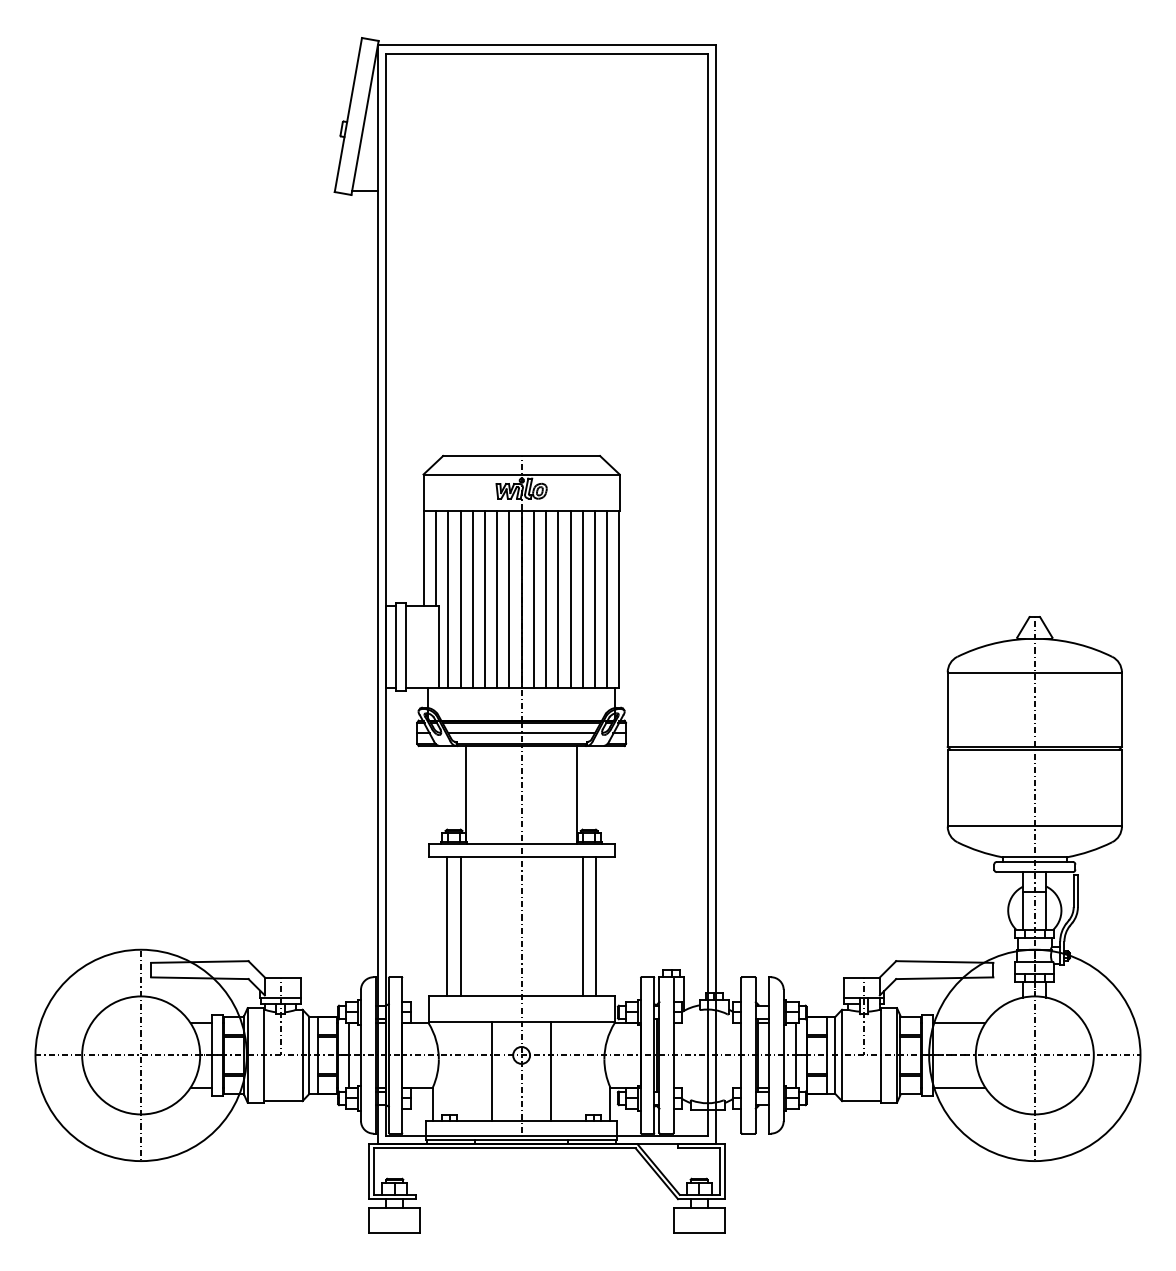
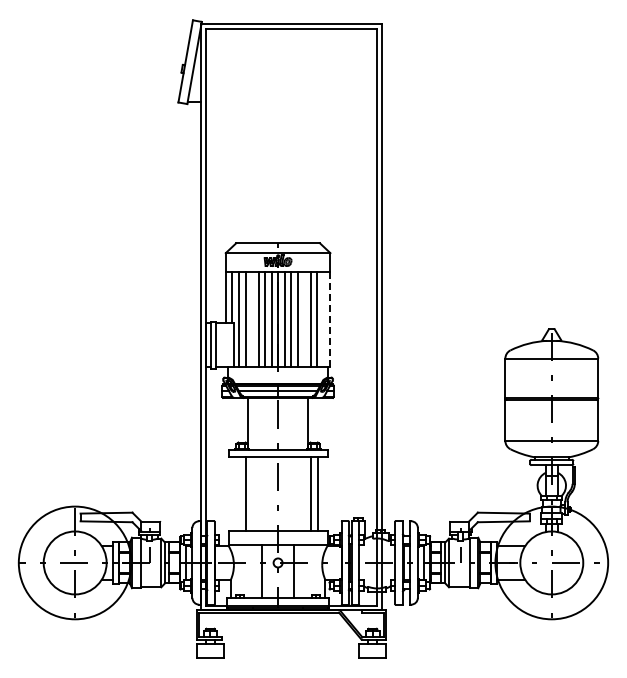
line: (473, 598) -> (252, 319), removed
line: (571, 598) -> (304, 319), removed
line: (606, 598) -> (323, 319), removed
line: (619, 600) -> (330, 320), solid -> dashed
line: (447, 925) -> (238, 493), removed

